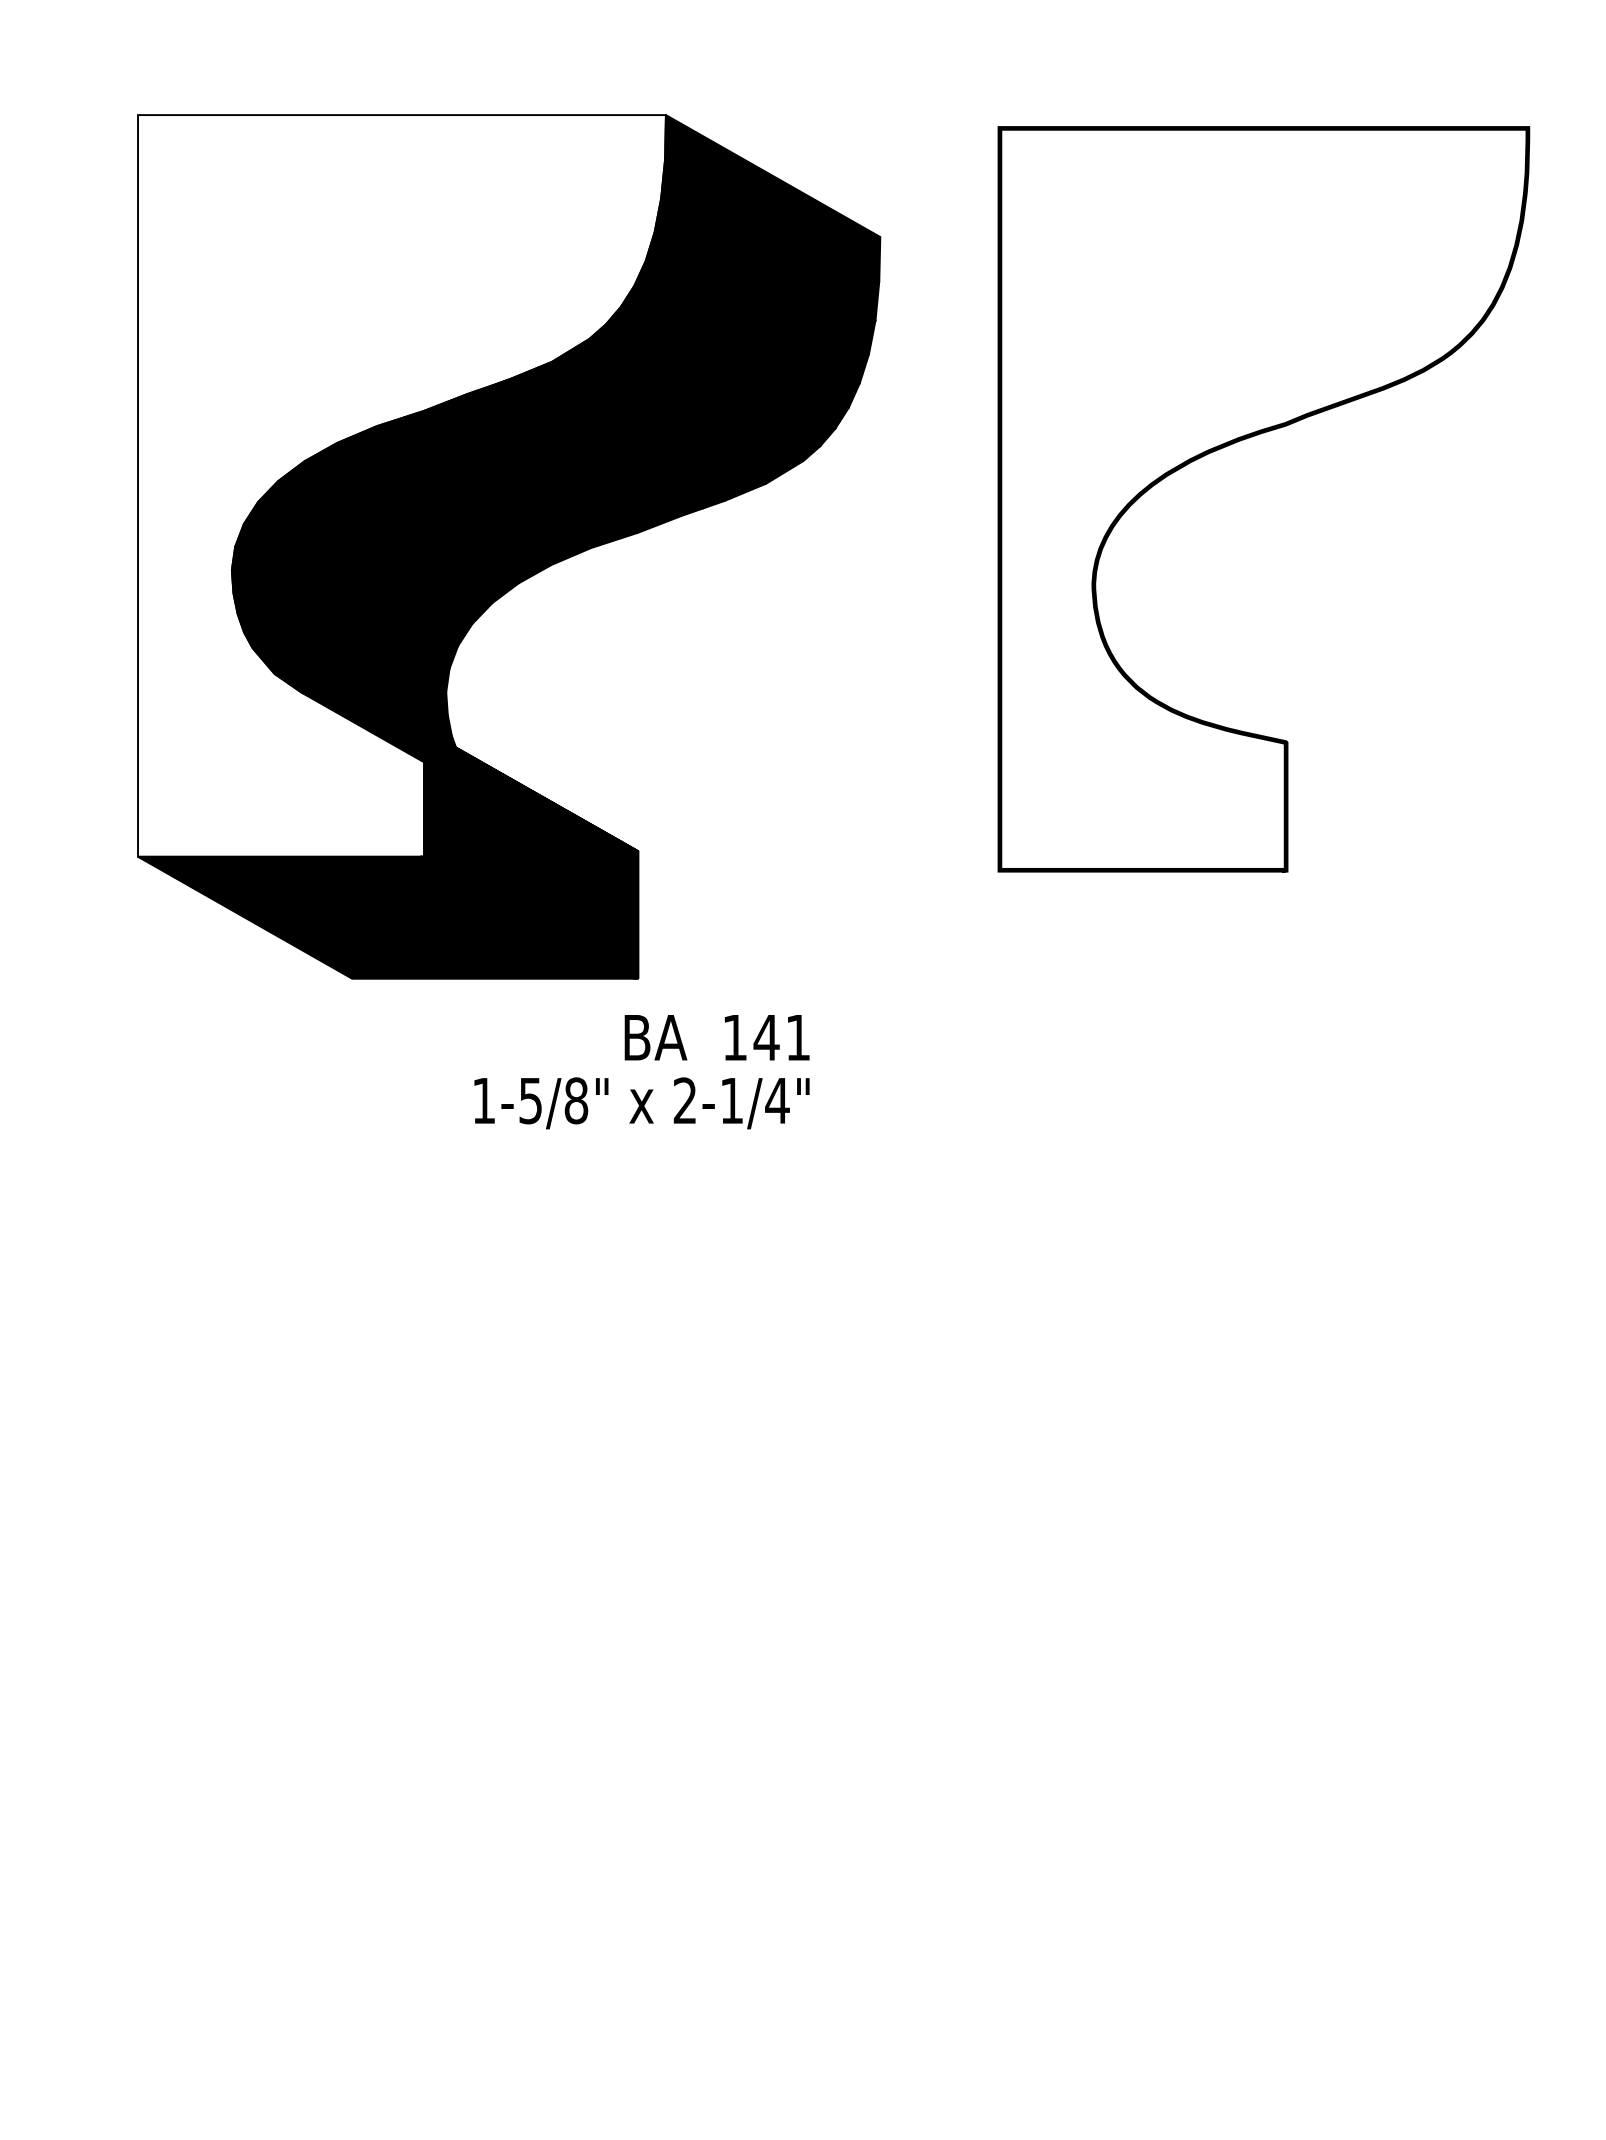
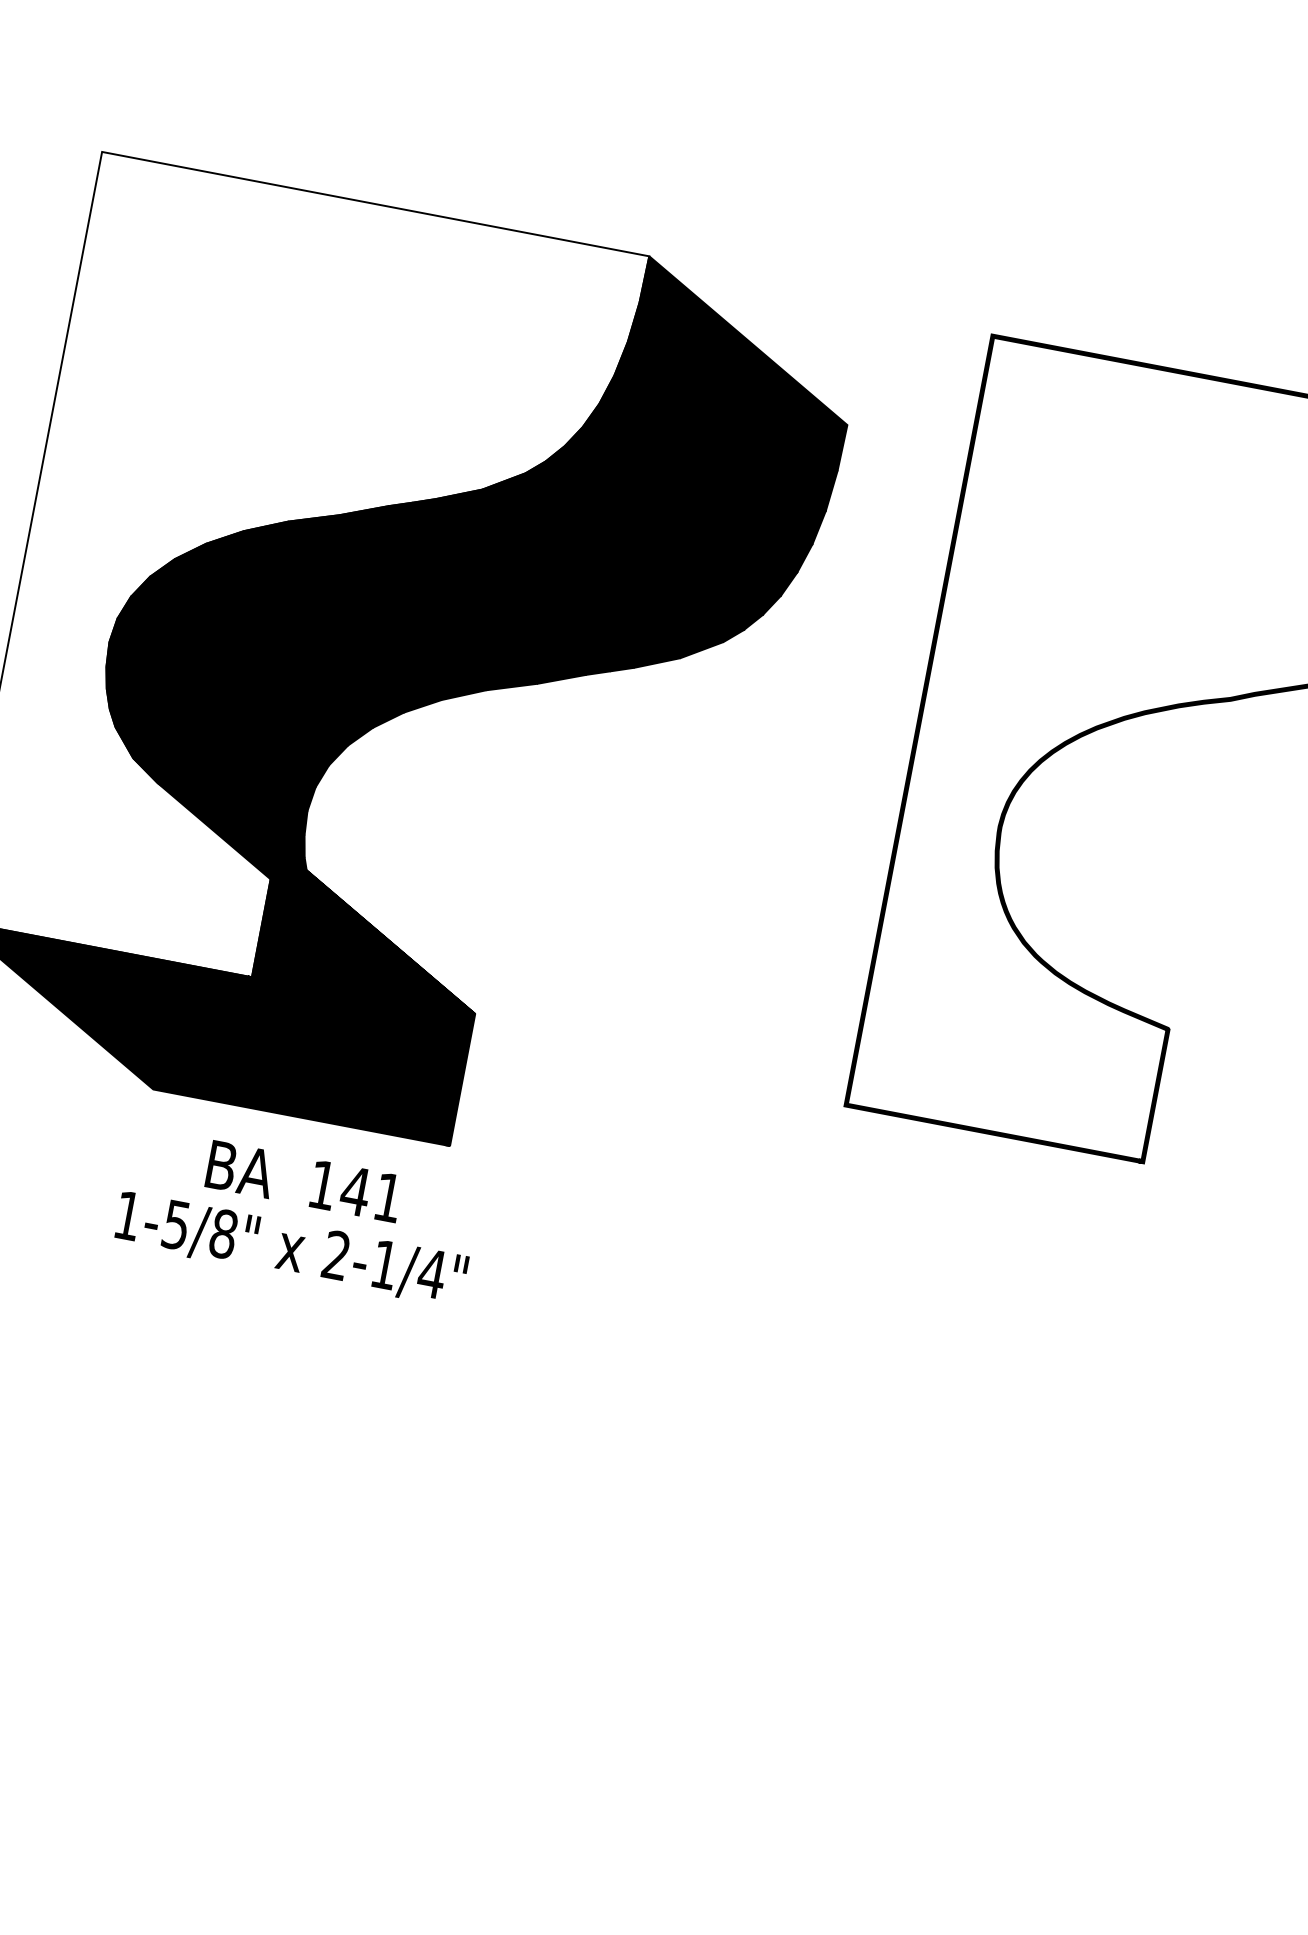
text: (716, 1037) -> (303, 1181), moved
text: (641, 1103) -> (290, 1249), moved

